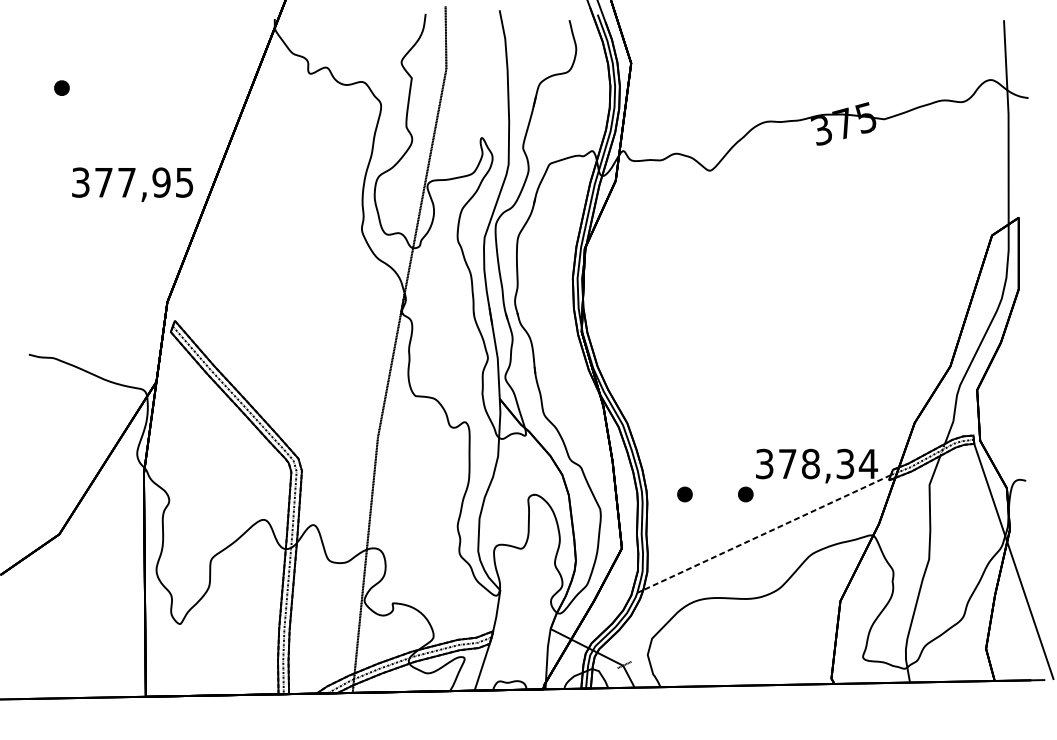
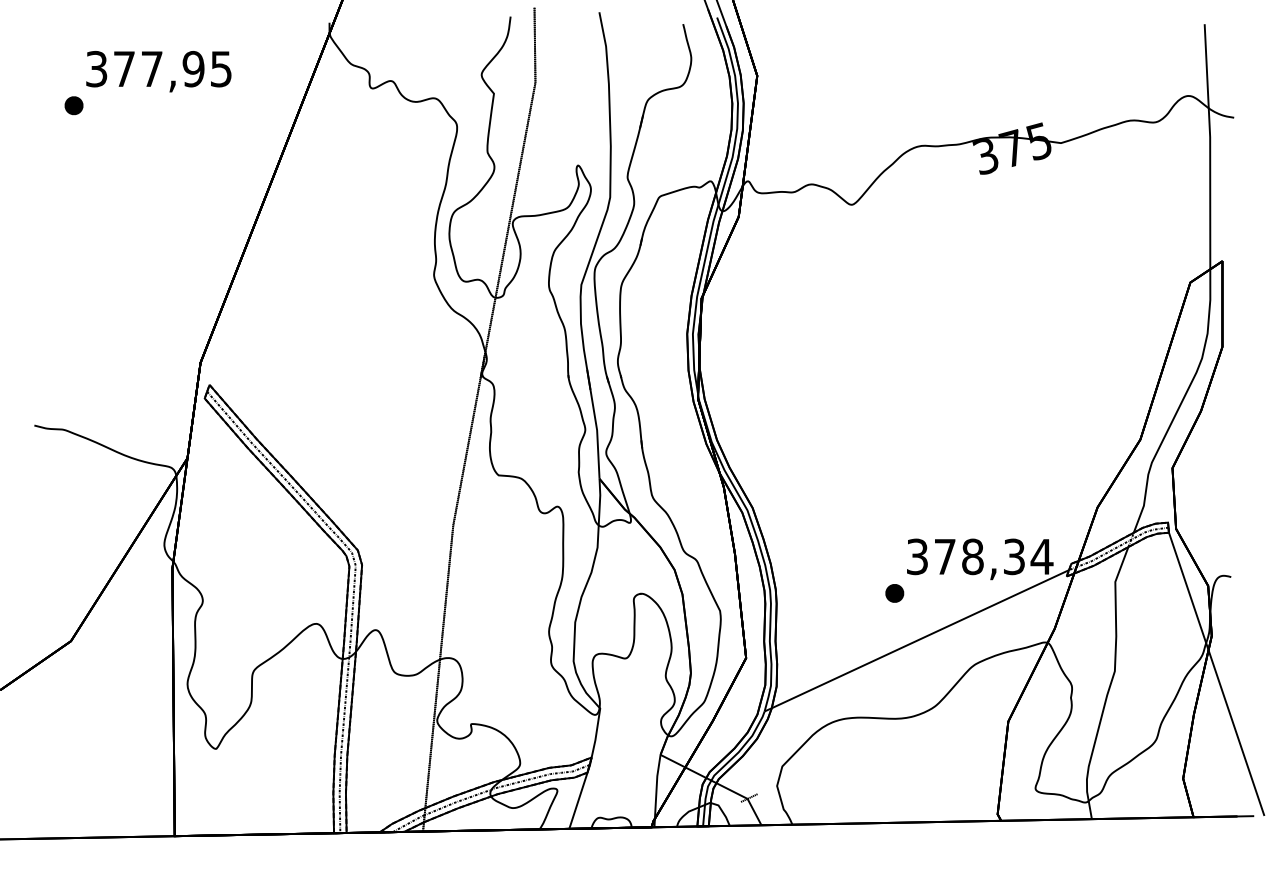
text: (132, 184) -> (158, 71), moved
part: (684, 494) -> (821, 593), removed
line: (767, 532) -> (920, 639), dashed -> solid

